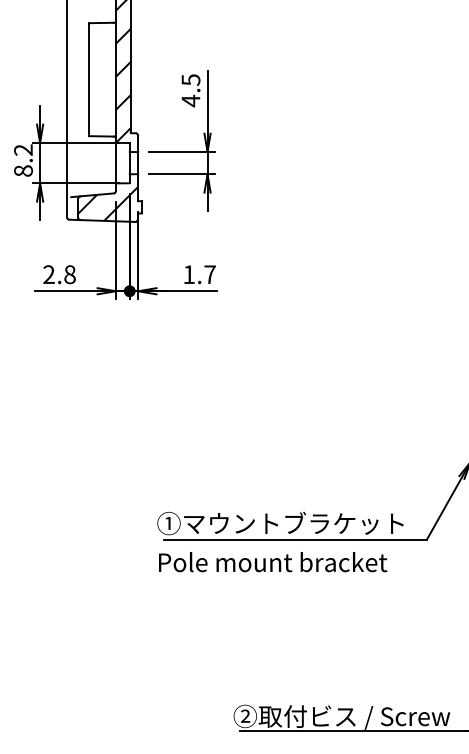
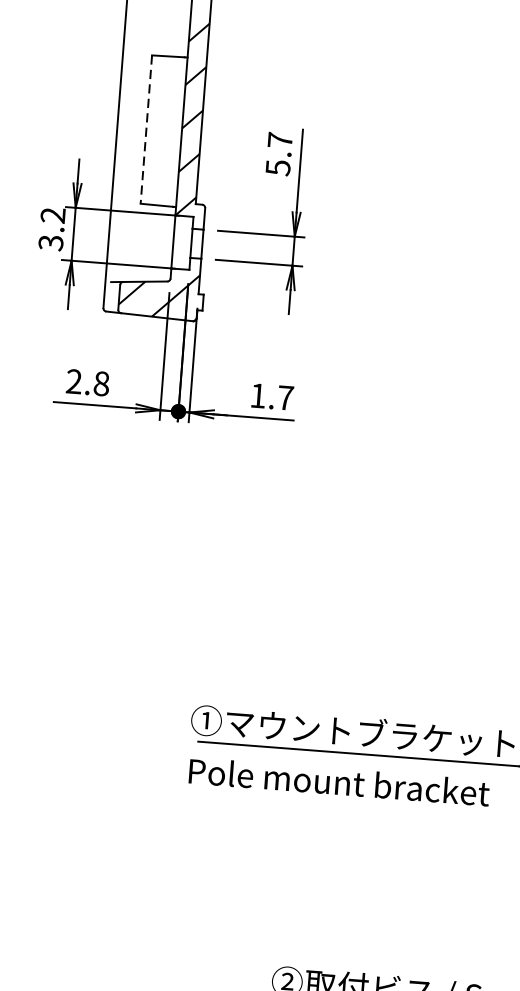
line: (89, 80) -> (146, 130), solid -> dashed
text: (190, 90) -> (278, 154), 4.5 -> 5.7
text: (23, 170) -> (51, 242), 8.2 -> 3.2

